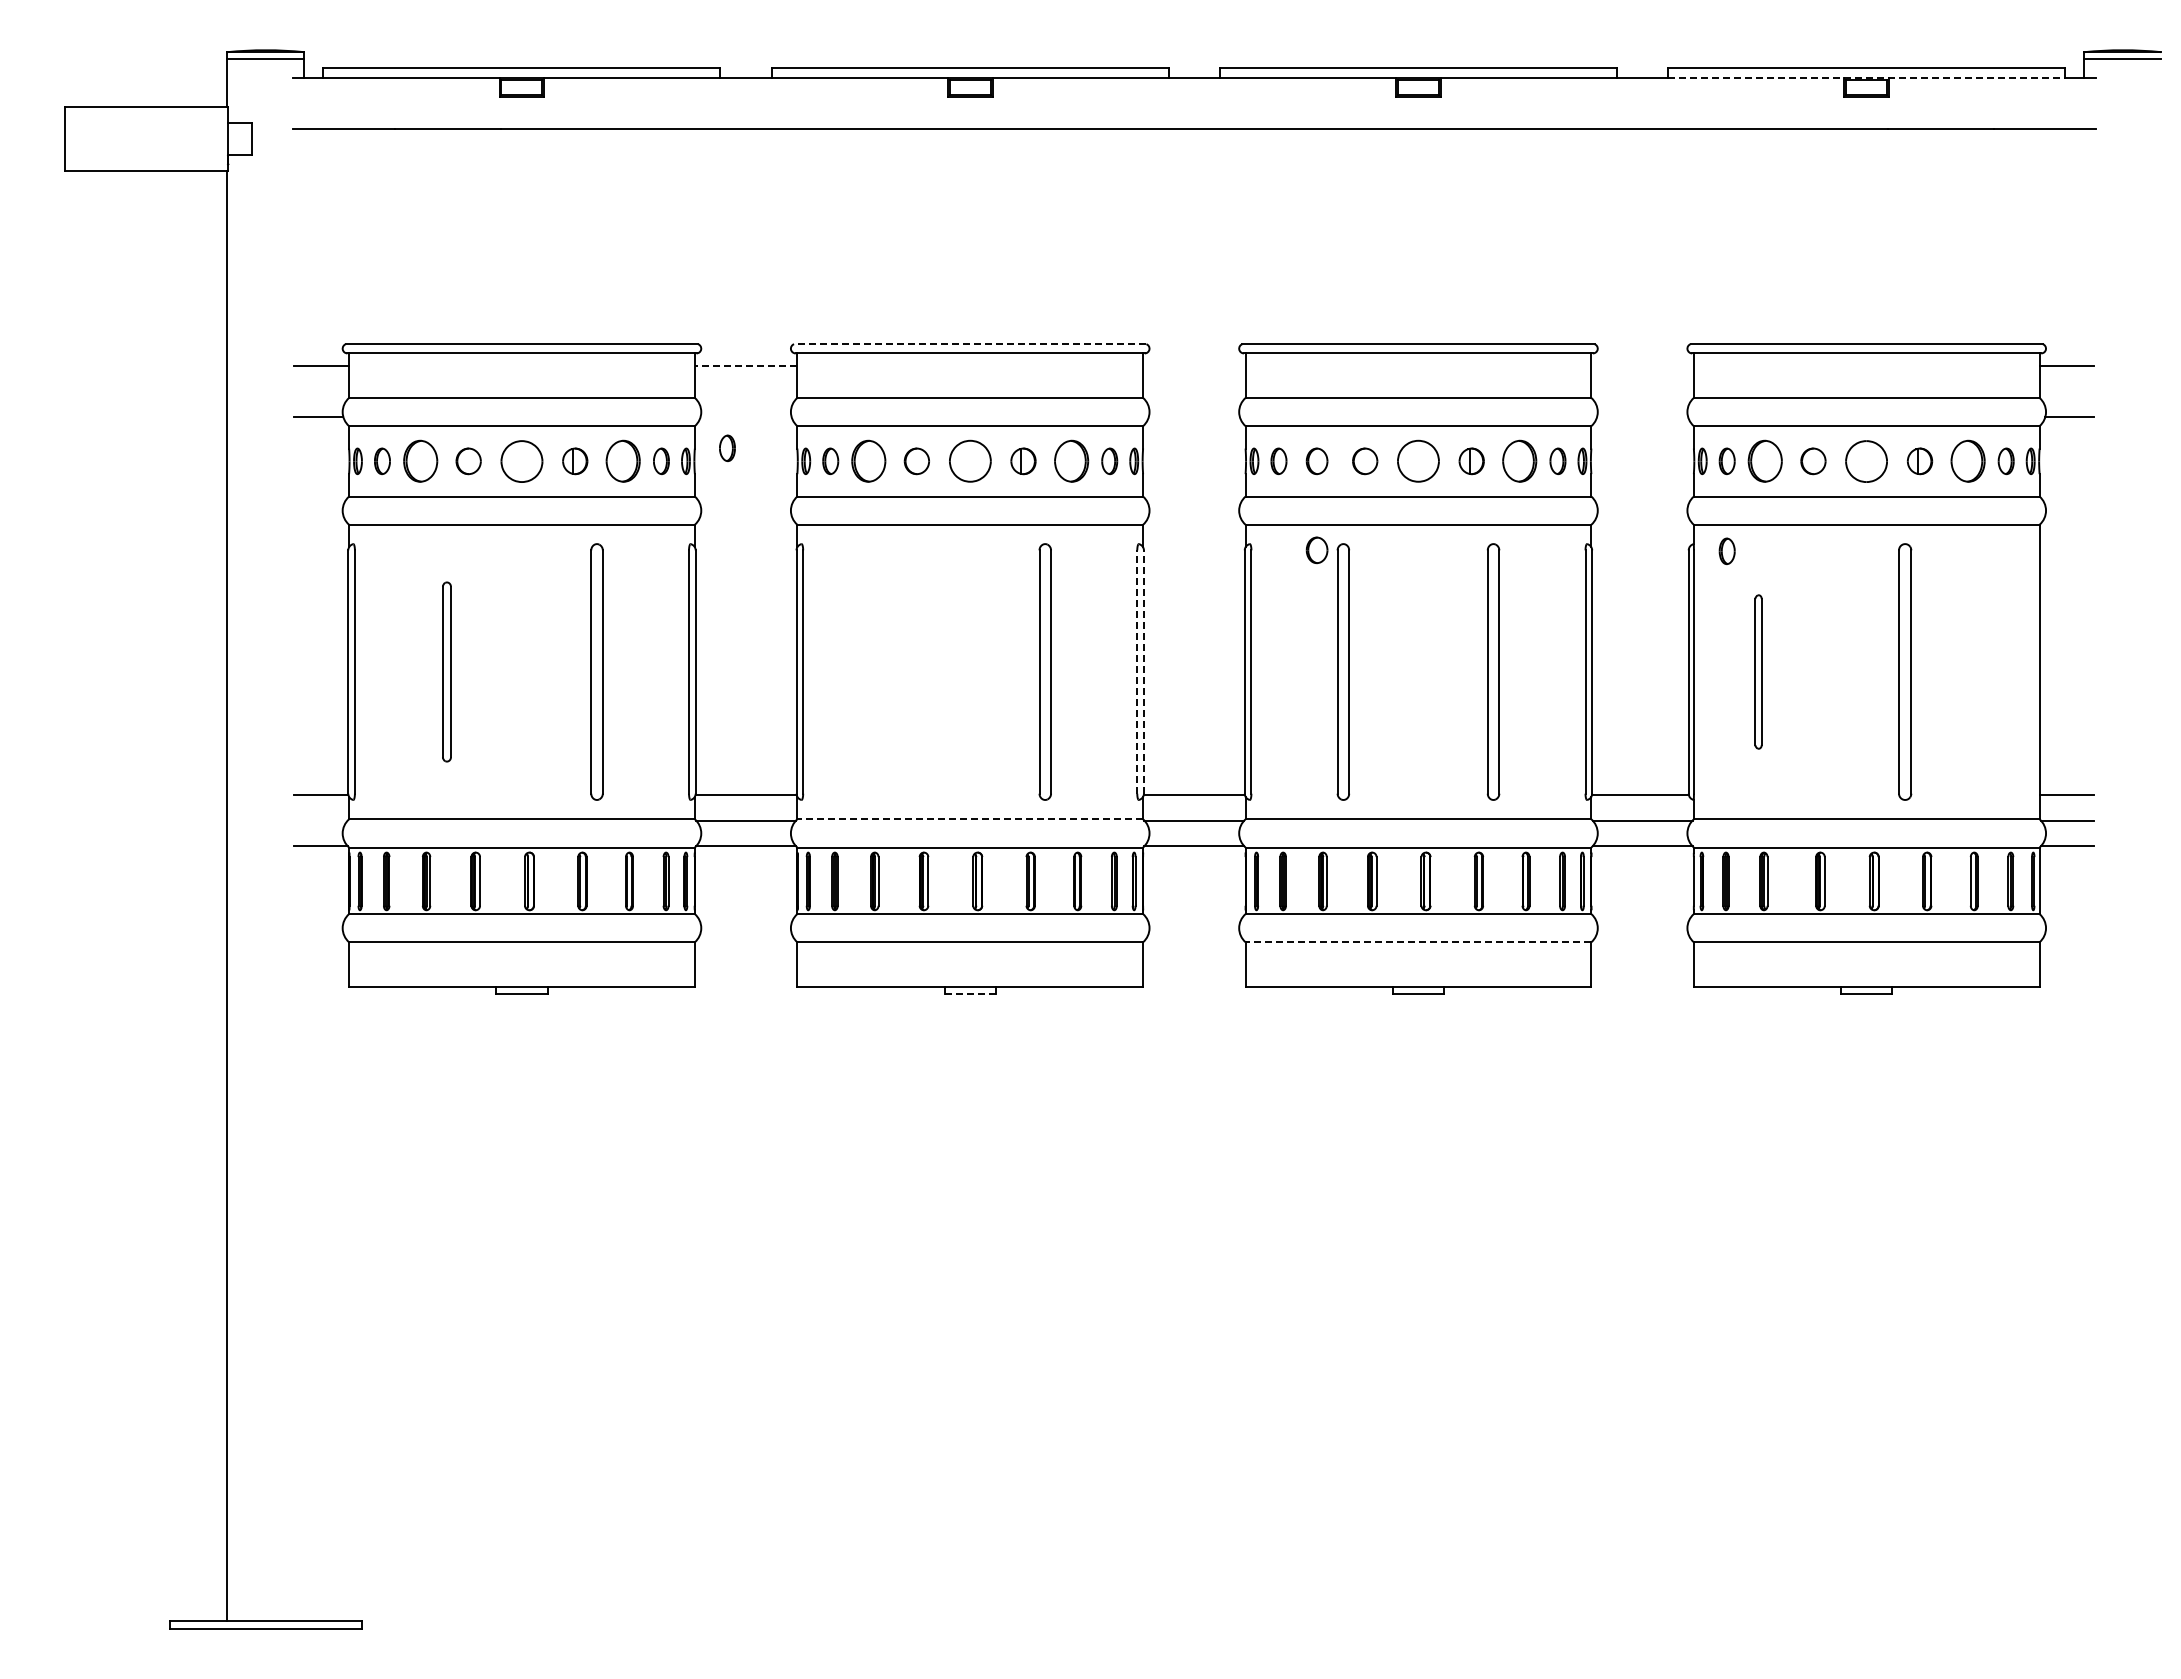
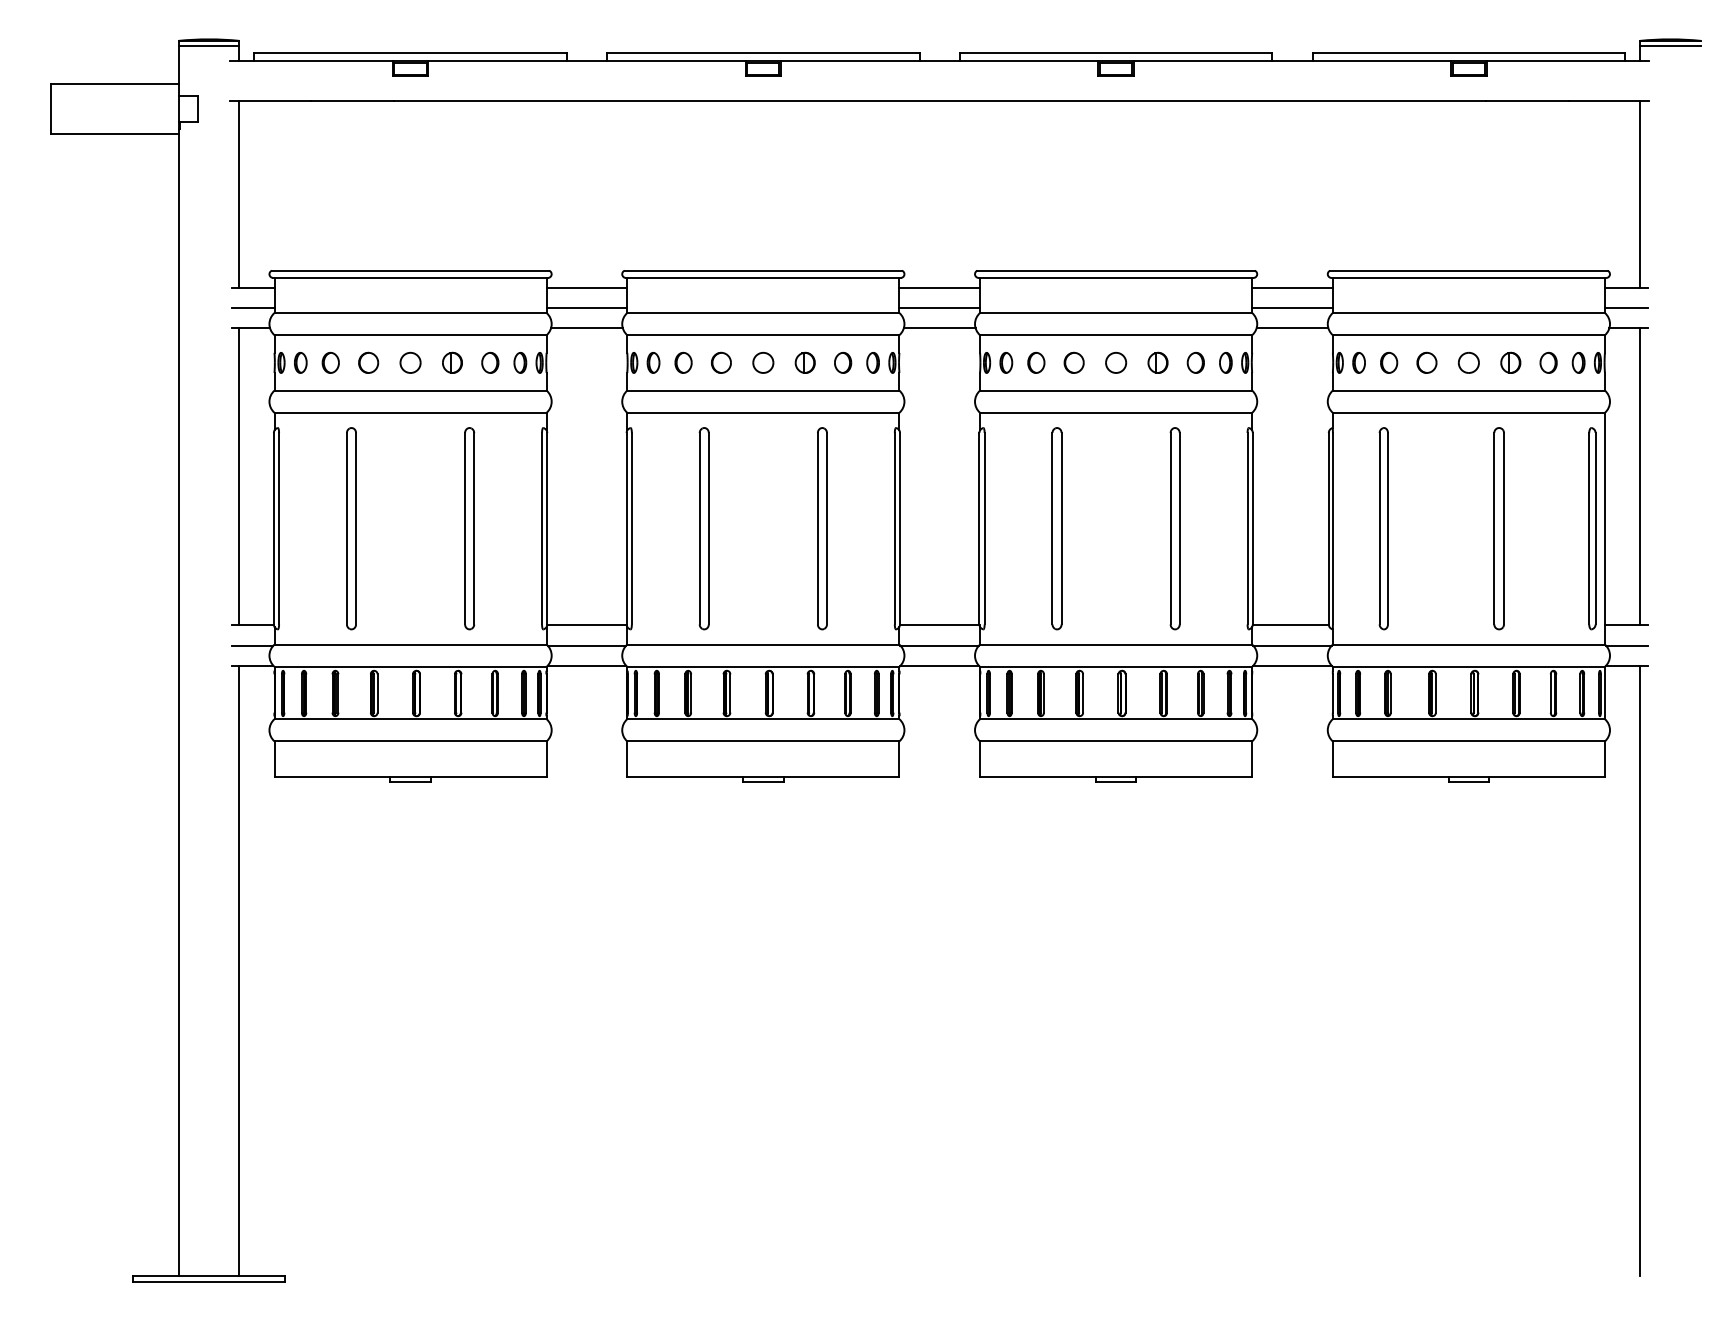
line: (1866, 77) -> (1468, 60), dashed -> solid
line: (304, 247) -> (239, 194), added
line: (2084, 247) -> (1640, 194), added
line: (969, 344) -> (762, 270), dashed -> solid
line: (745, 365) -> (586, 287), dashed -> solid
line: (1194, 365) -> (939, 287), added
line: (1642, 365) -> (1292, 287), added
line: (321, 391) -> (252, 307), added
line: (745, 391) -> (586, 307), added
line: (1194, 391) -> (939, 307), added
line: (1642, 391) -> (1292, 307), added
line: (2066, 391) -> (1626, 307), added
line: (745, 417) -> (586, 328), added
line: (1193, 417) -> (939, 328), added
line: (1642, 417) -> (1292, 328), added
part: (727, 447) -> (572, 351), removed
part: (521, 460) -> (410, 362), size x0.62
part: (1866, 460) -> (1468, 362), size x0.62
part: (420, 461) -> (330, 363), size x0.62
part: (623, 461) -> (490, 363), size x0.62
part: (868, 461) -> (683, 363), size x0.62
part: (969, 461) -> (762, 363), size x0.62
part: (1071, 461) -> (843, 363), size x0.62
part: (1418, 461) -> (1116, 363), size x0.62
part: (1519, 461) -> (1195, 363), size x0.62
part: (1765, 461) -> (1389, 363), size x0.62
part: (1967, 461) -> (1548, 363), size x0.62
part: (1316, 550) -> (1035, 433), removed
part: (1726, 550) -> (1358, 433), removed
line: (304, 605) -> (239, 476), added
line: (2084, 605) -> (1640, 476), added
part: (446, 671) -> (351, 528), size x1.43
part: (894, 671) -> (703, 528), added
part: (1758, 671) -> (1383, 528), size x1.67
part: (2023, 671) -> (1592, 528), added
line: (1137, 672) -> (894, 529), dashed -> solid
line: (1143, 672) -> (899, 529), dashed -> solid
line: (970, 819) -> (763, 644), dashed -> solid
line: (320, 820) -> (252, 645), added
line: (1418, 942) -> (1116, 741), dashed -> solid
line: (970, 993) -> (763, 781), dashed -> solid
line: (304, 1233) -> (239, 970), added
line: (2084, 1233) -> (1640, 970), added

